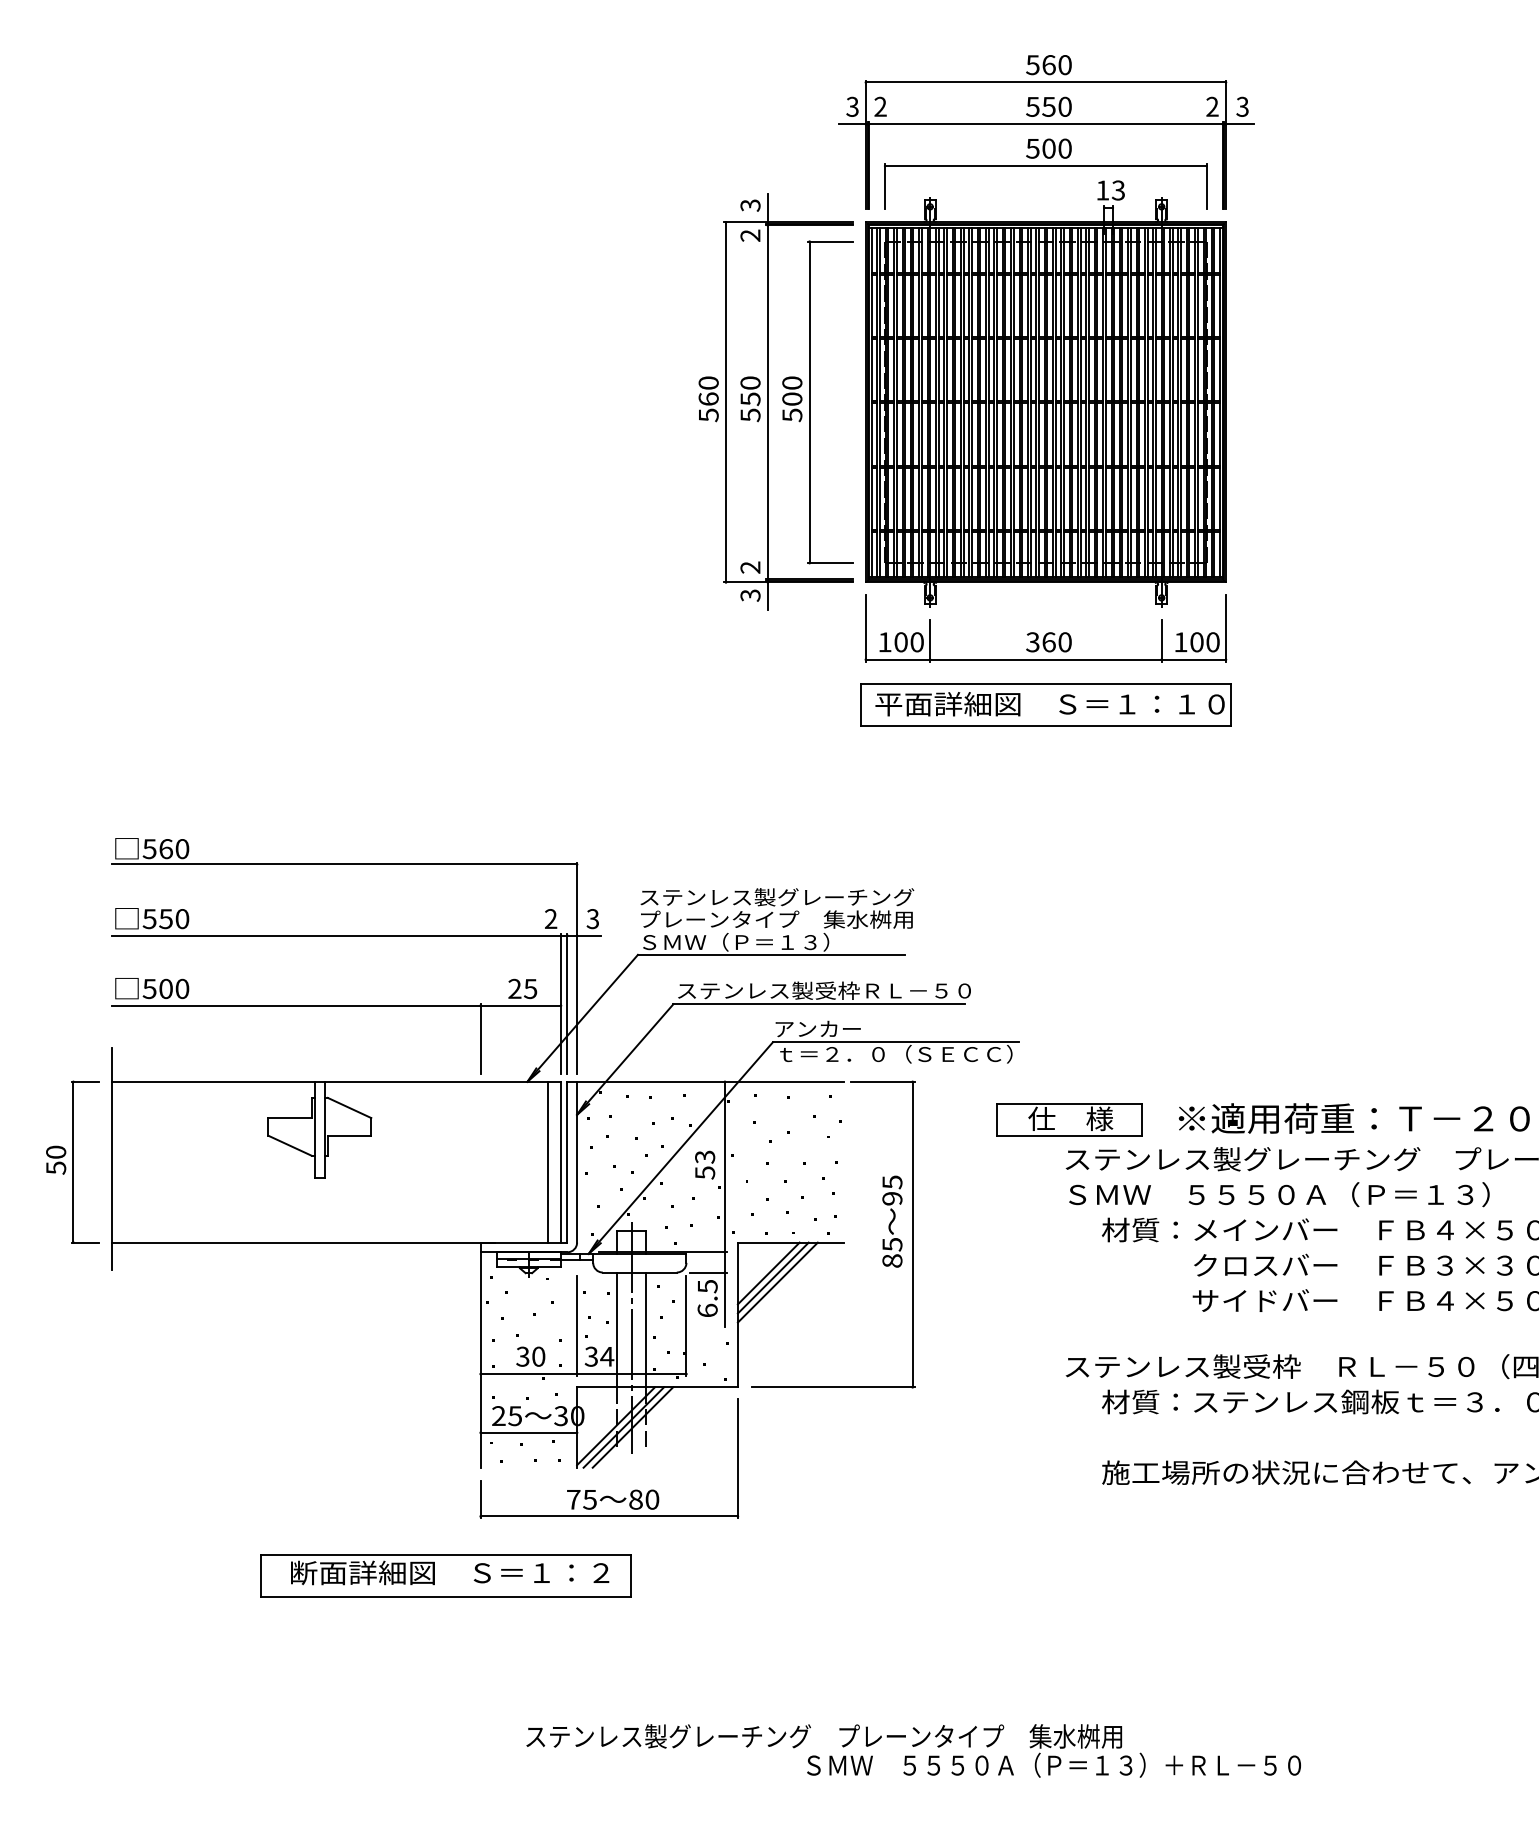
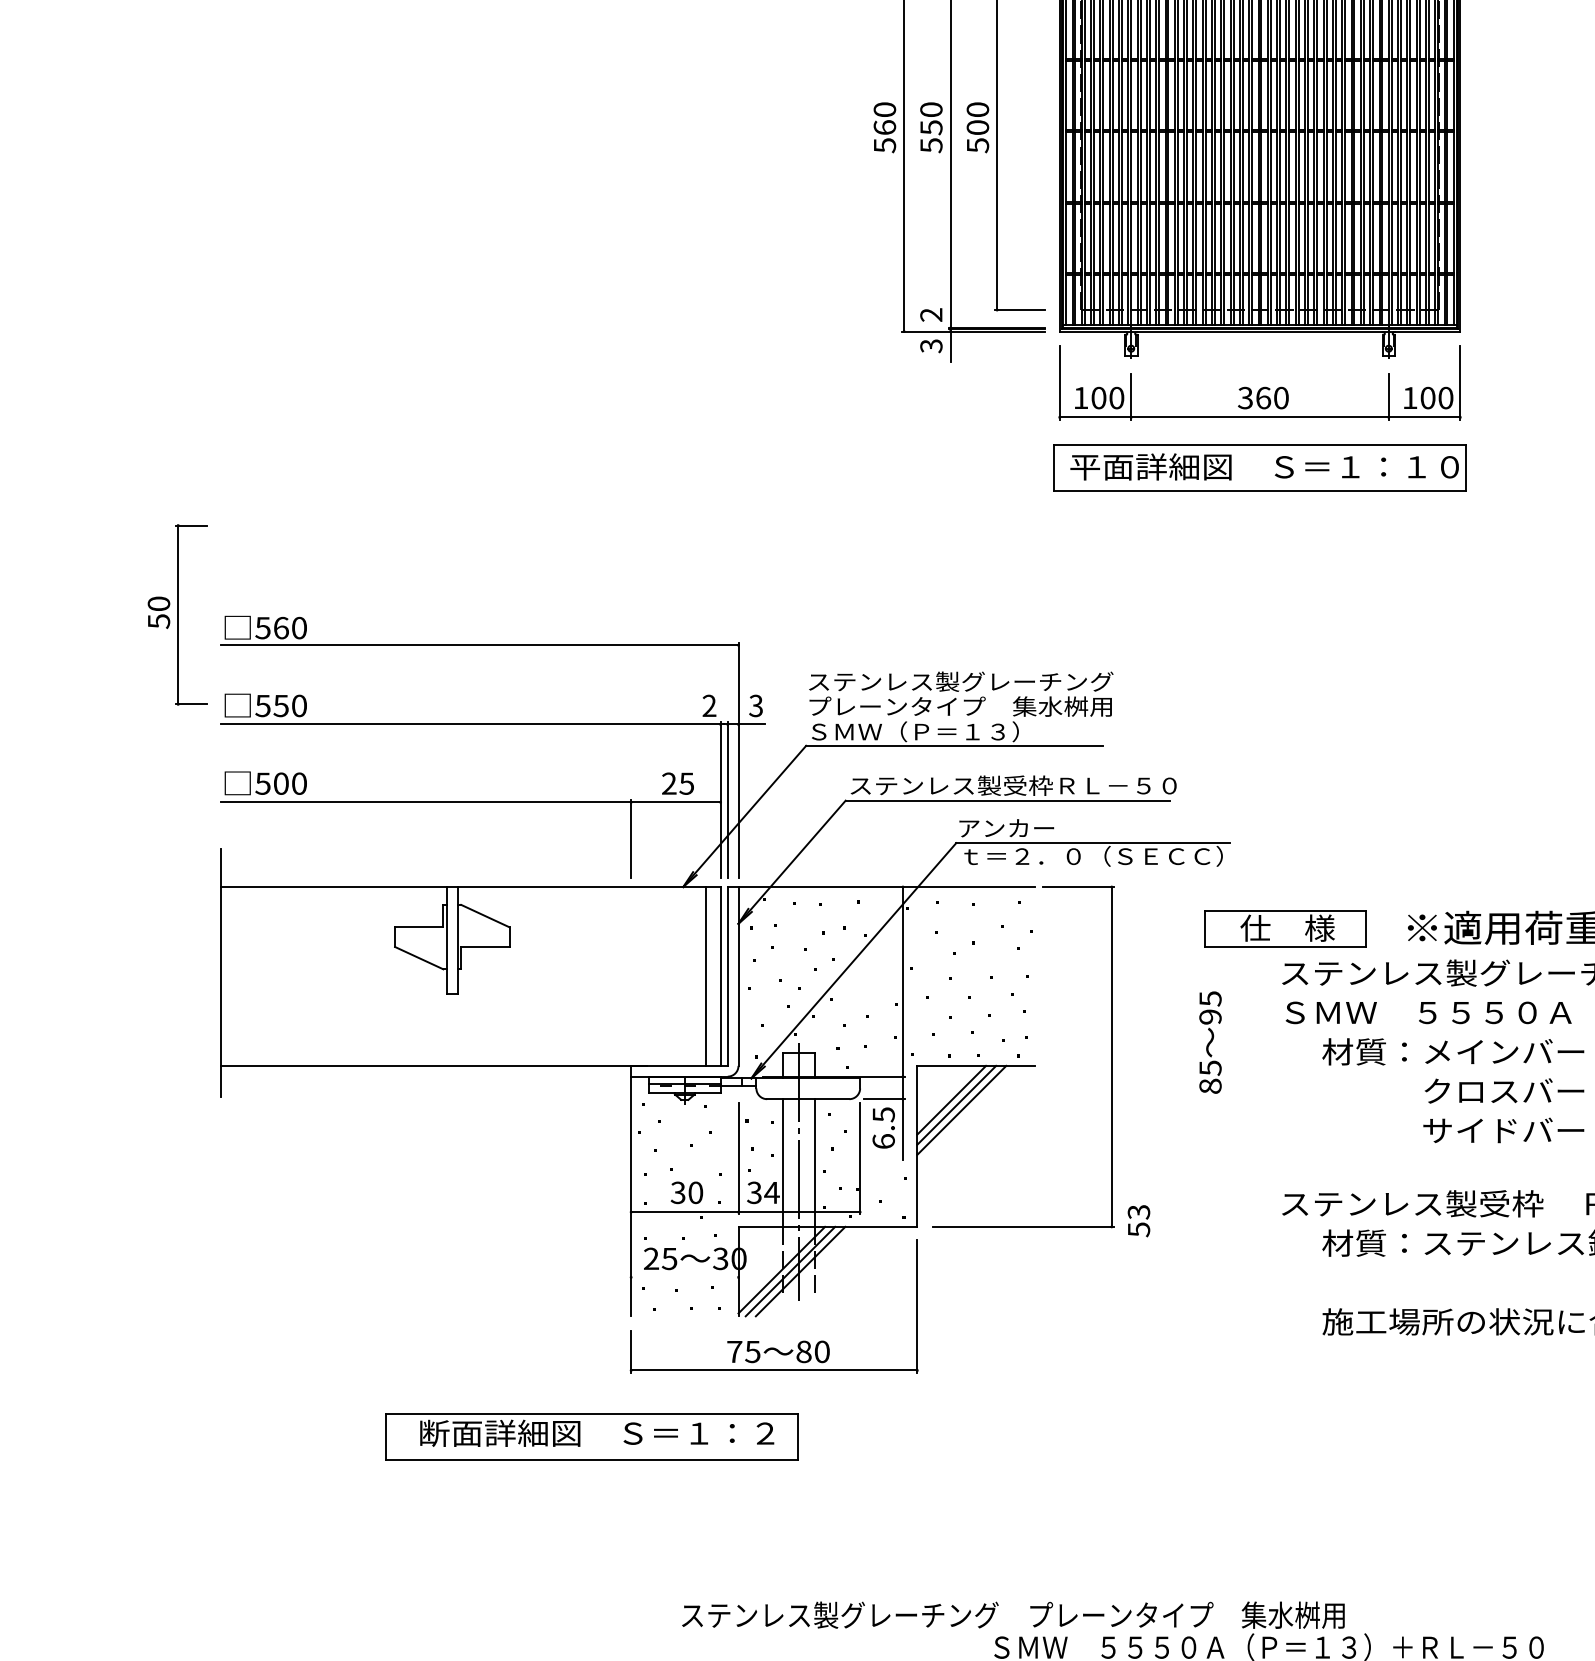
part: (72, 1161) -> (177, 614), moved
text: (705, 1164) -> (1139, 1220), moved
text: (892, 1221) -> (1210, 1042), moved
line: (528, 1432) -> (684, 1277), removed

